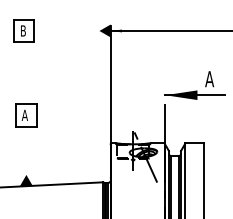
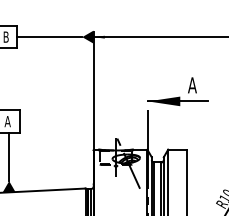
line: (66, 30) -> (49, 36), added
line: (26, 150) -> (9, 156), added

